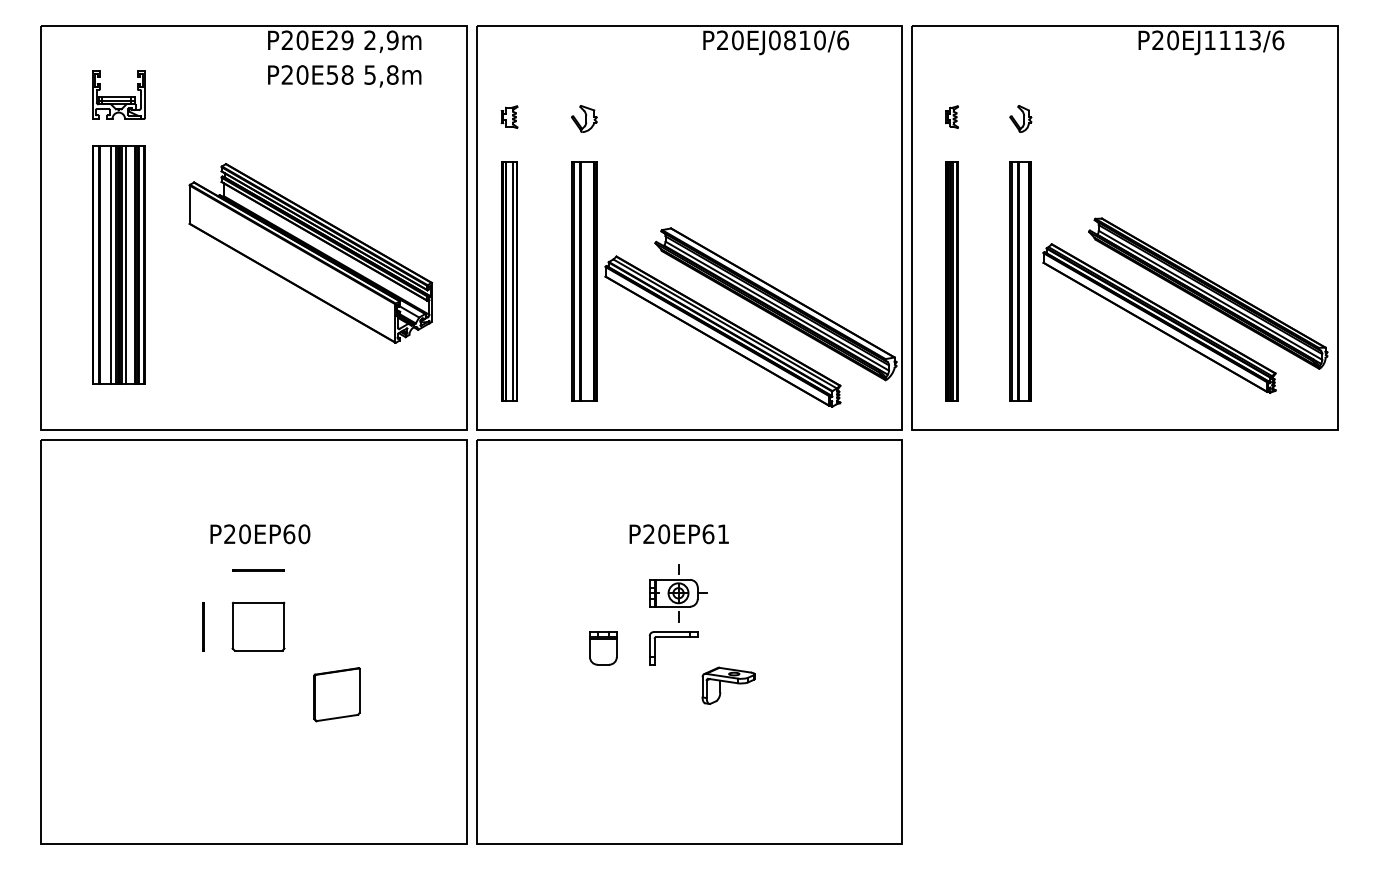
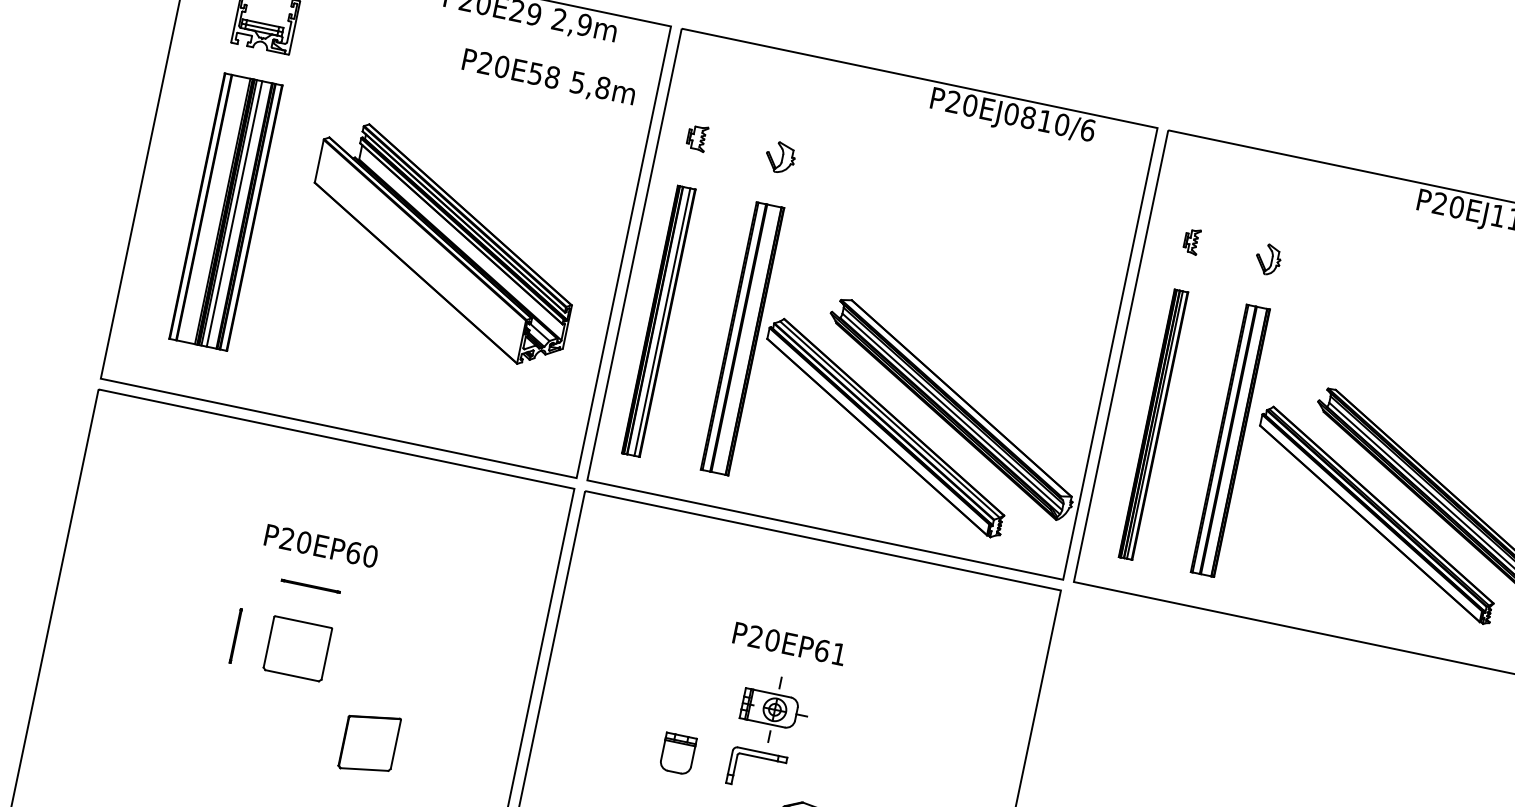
text: (344, 76) -> (548, 78), moved
line: (111, 264) -> (217, 209), removed

